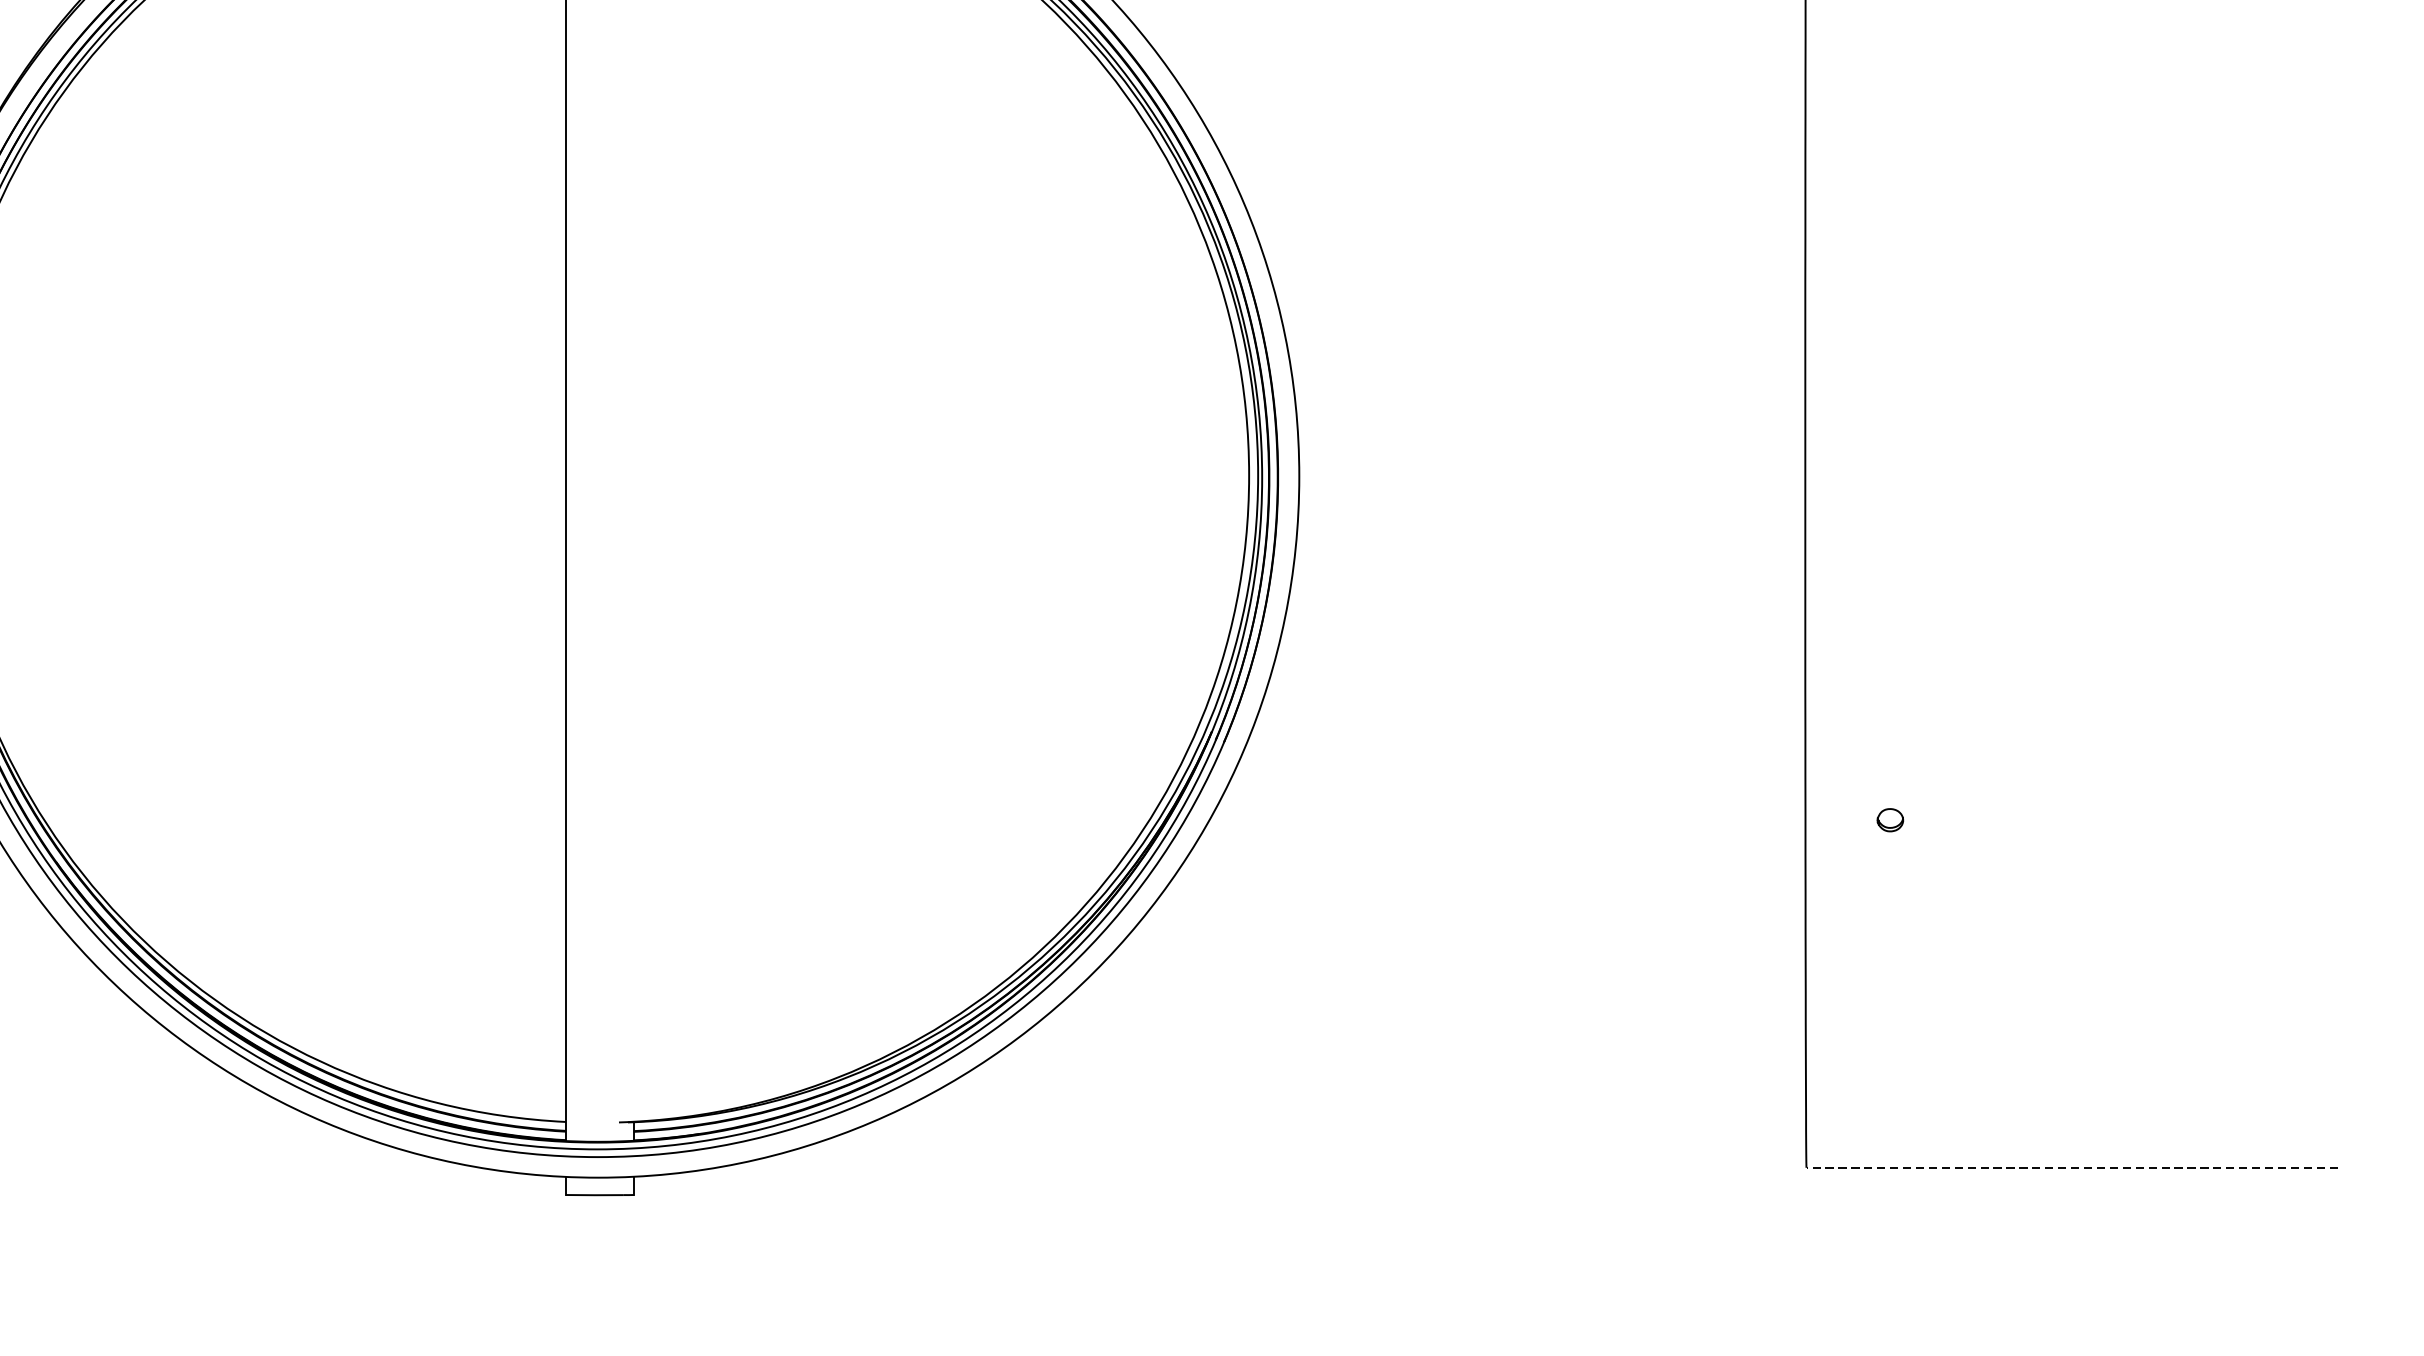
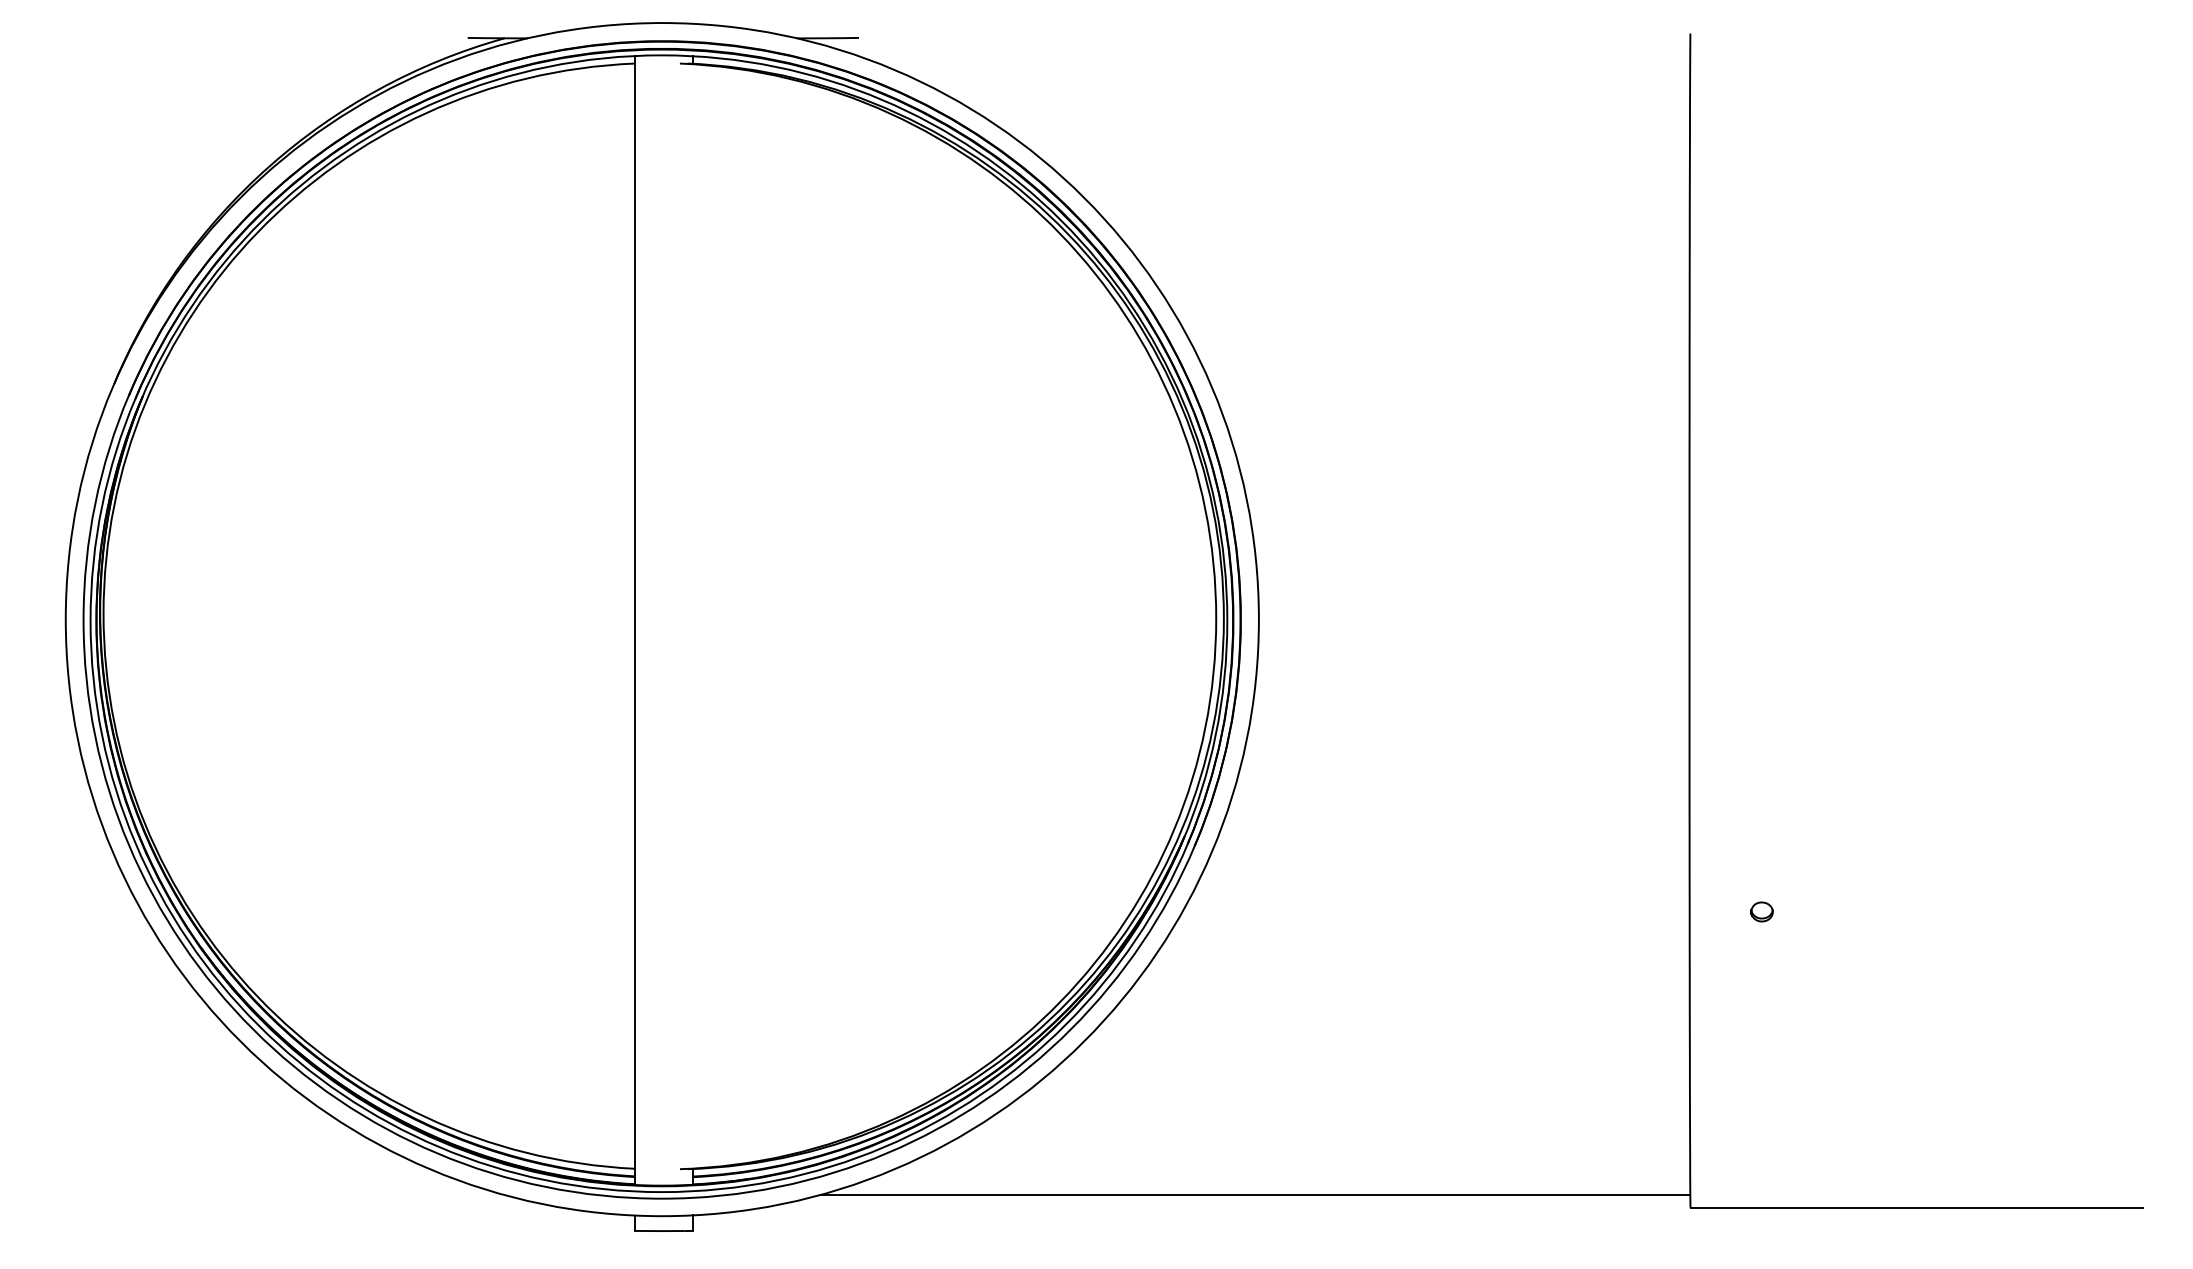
line: (1295, 1152) -> (1255, 1194), added
line: (2072, 1167) -> (1916, 1207), dashed -> solid

